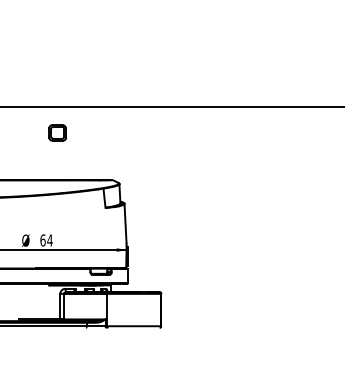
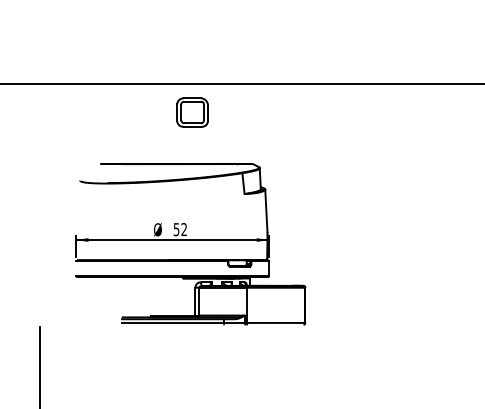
part: (57, 132) -> (192, 112), size x1.67
text: (46, 240) -> (180, 229), 64 -> 52

